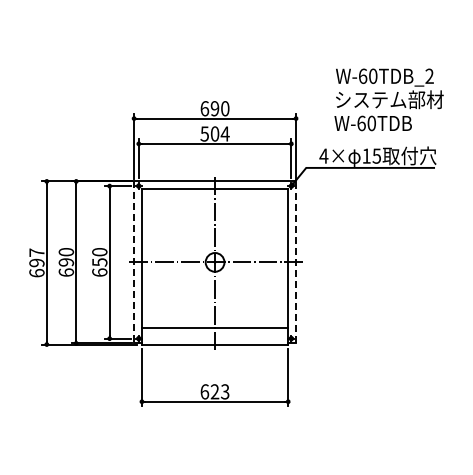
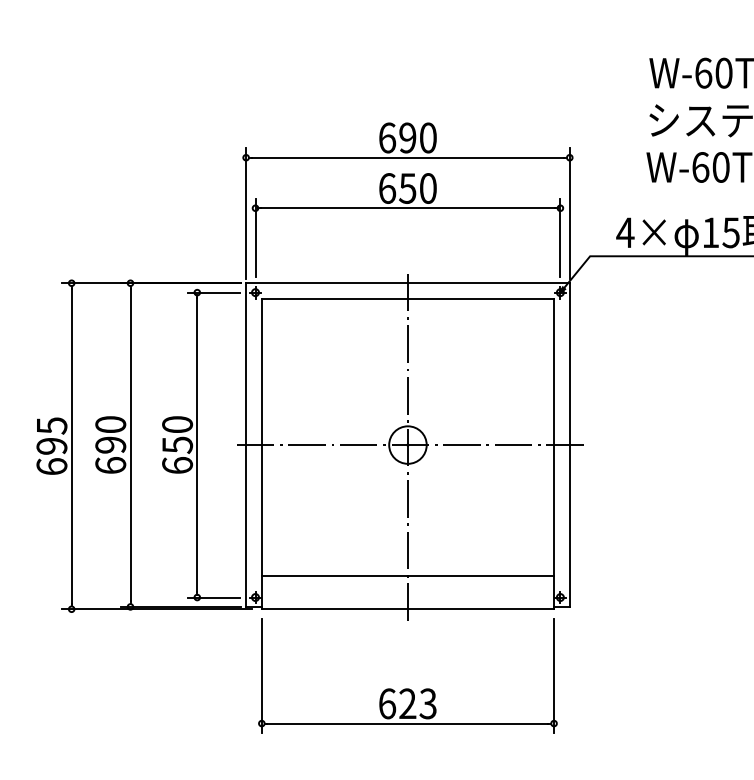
text: (214, 133) -> (406, 187), 504 -> 650
text: (36, 252) -> (51, 425), 697 -> 695
line: (134, 262) -> (246, 445), dashed -> solid
line: (296, 262) -> (570, 445), dashed -> solid

